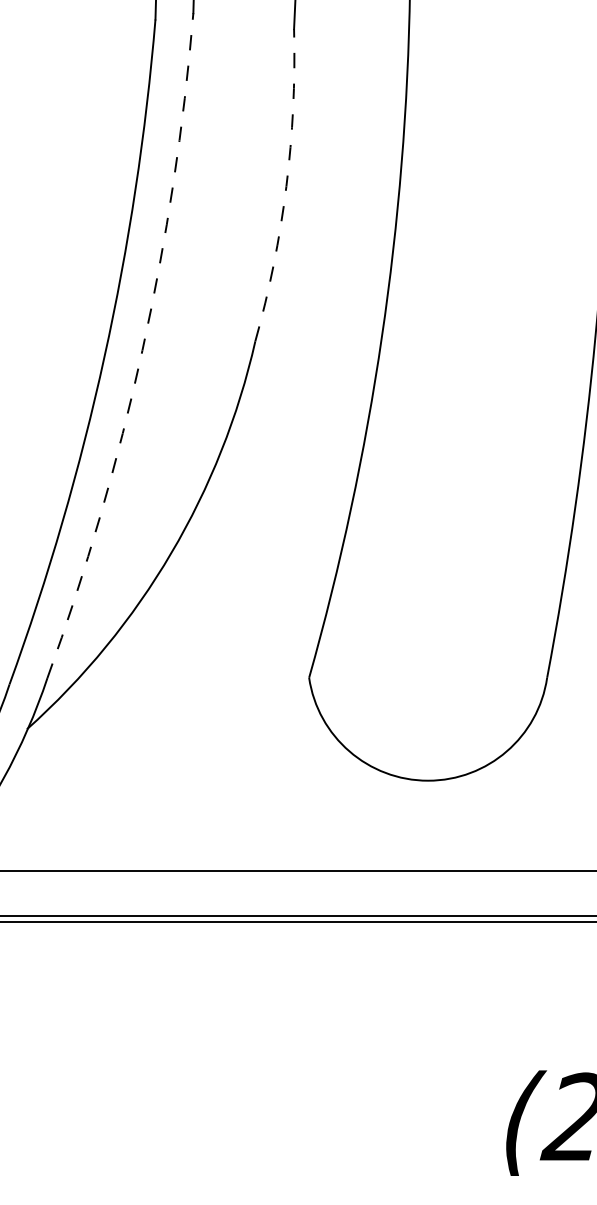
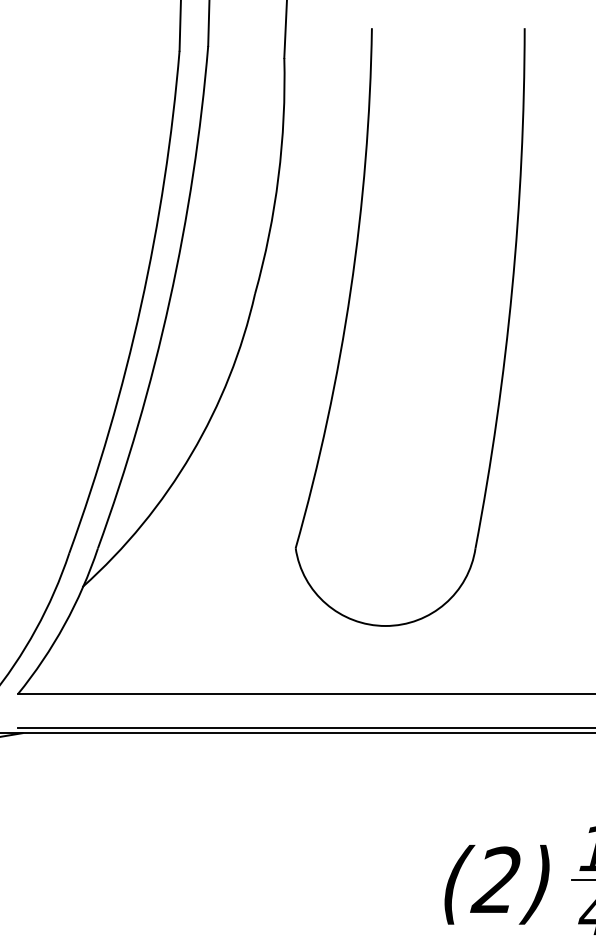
arc: (286, 187) -> (278, 177), dashed -> solid
arc: (142, 349) -> (169, 300), dashed -> solid

